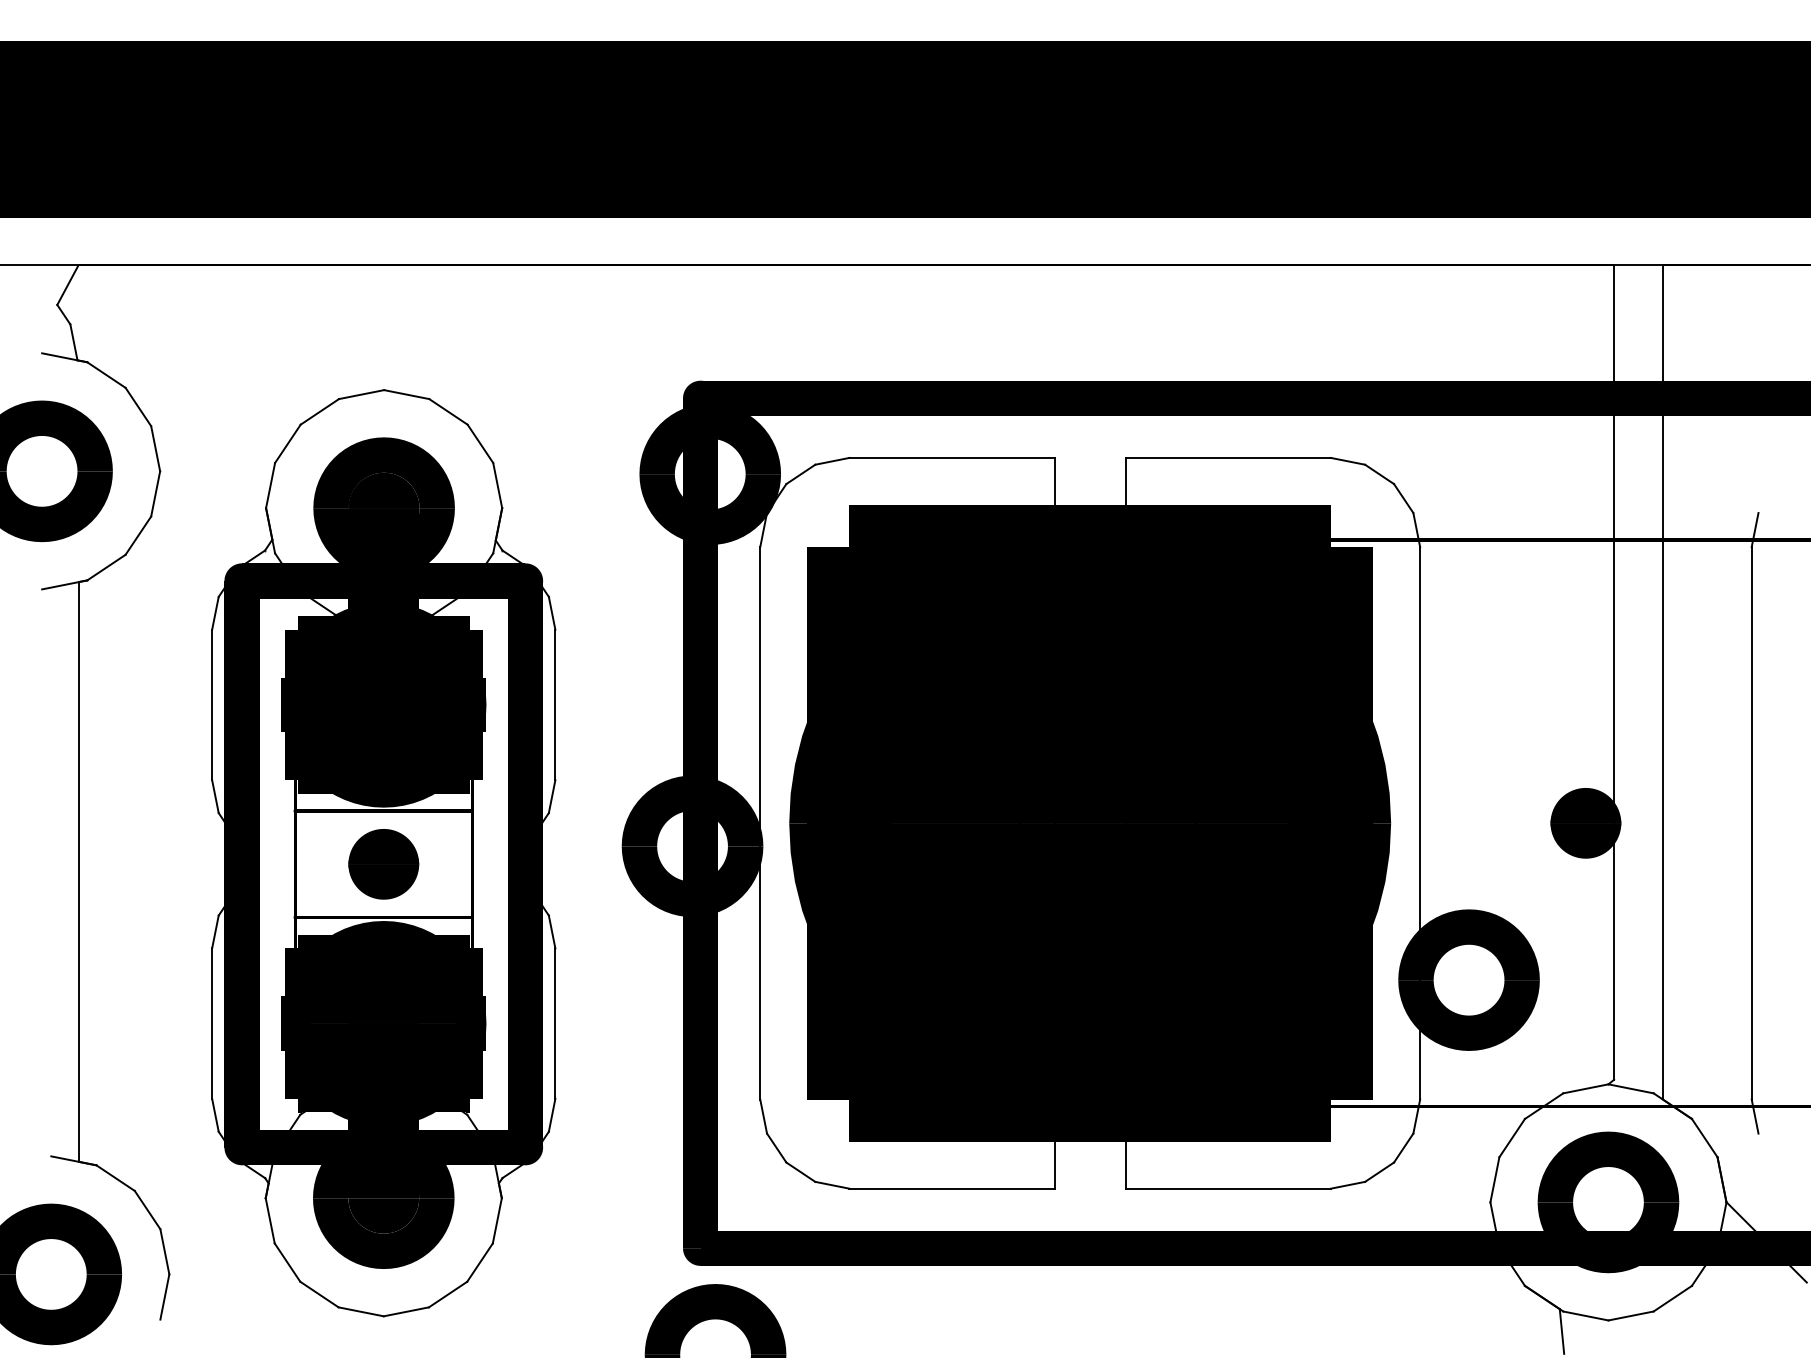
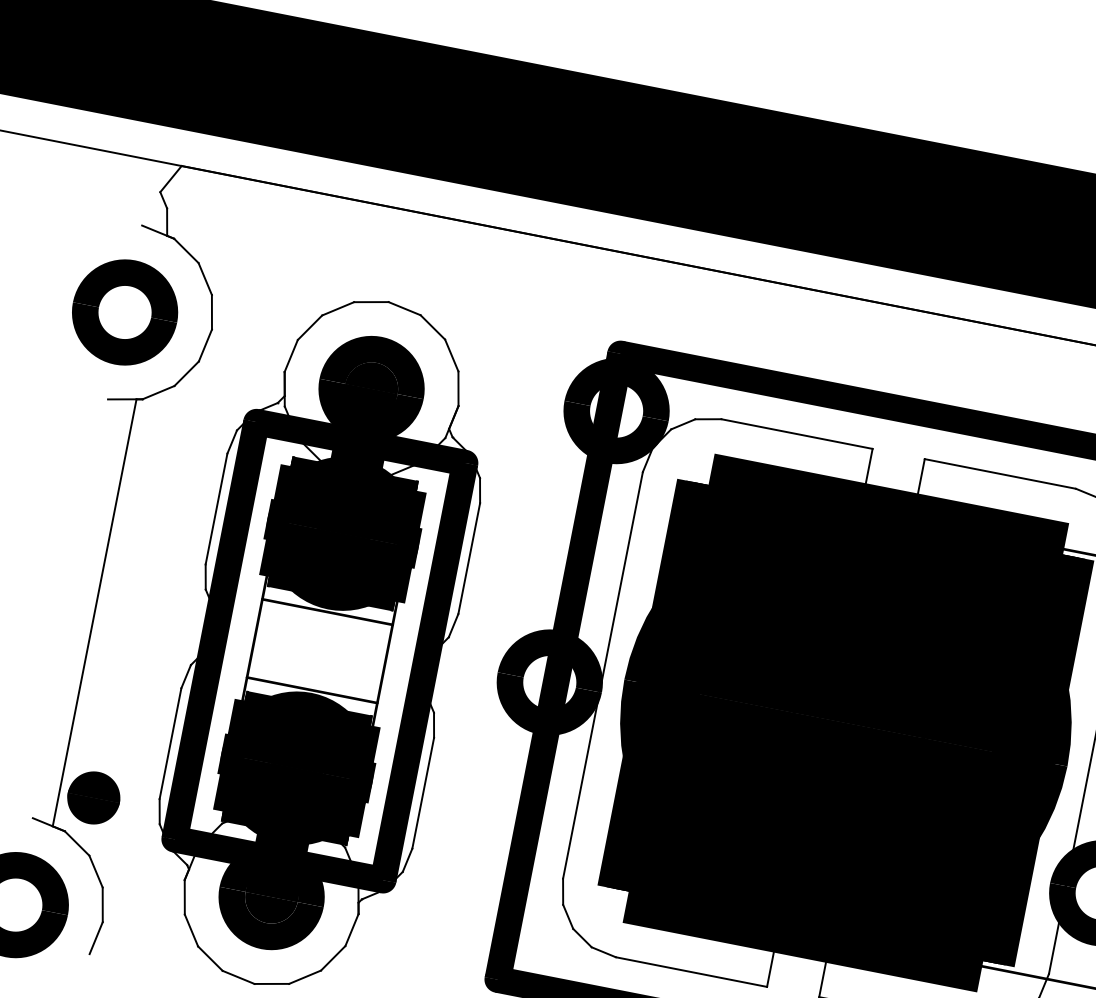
part: (383, 864) -> (93, 798), moved

